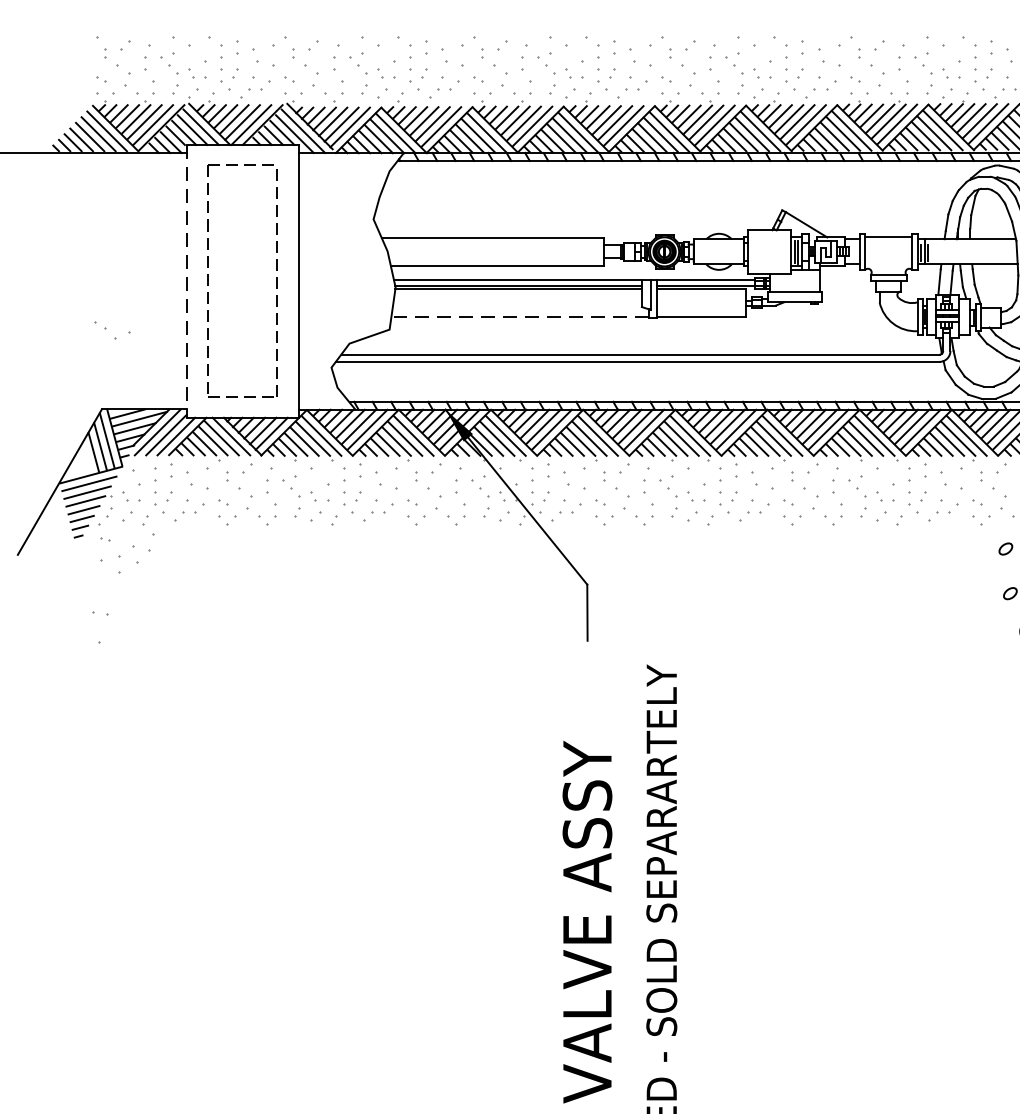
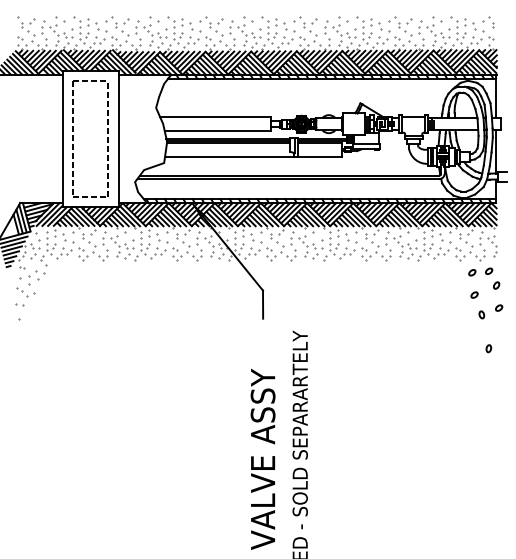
line: (186, 282) -> (62, 139), dashed -> solid
line: (520, 316) -> (229, 156), dashed -> solid
part: (112, 330) -> (25, 292), moved

